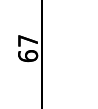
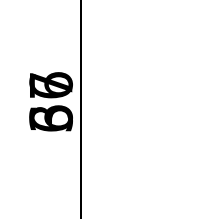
text: (28, 47) -> (52, 99), 67 -> 36

